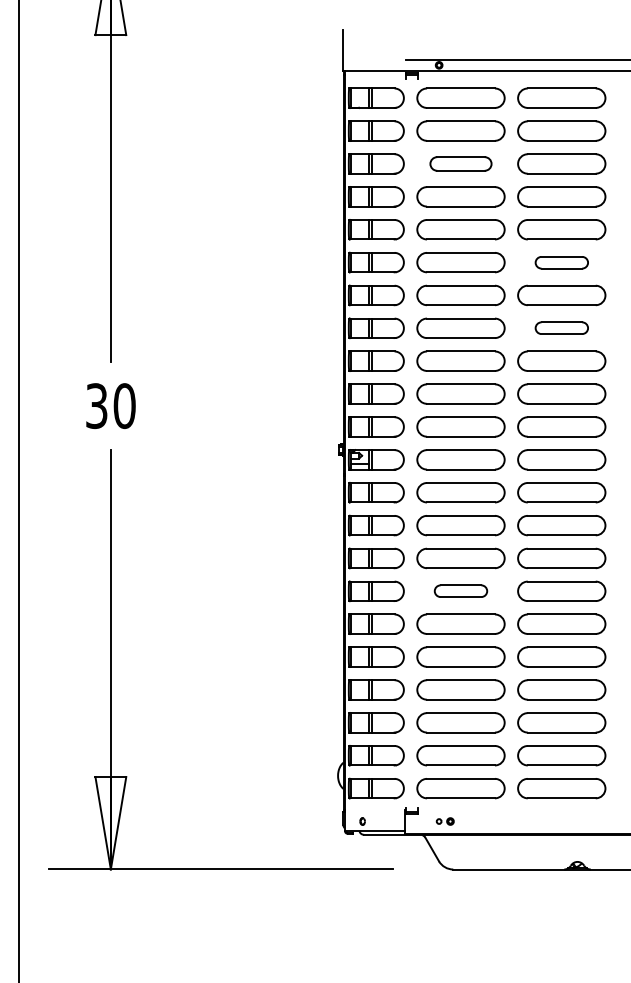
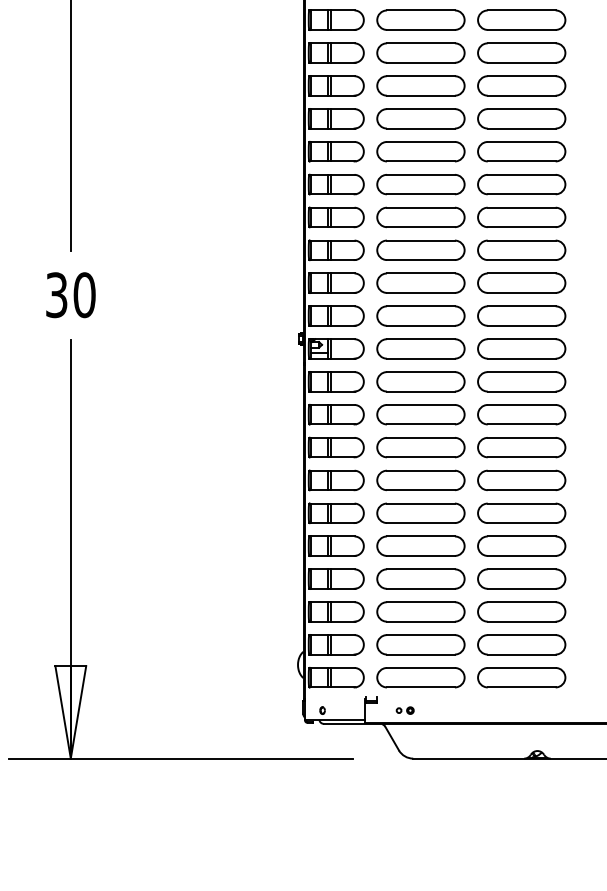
part: (460, 163) -> (420, 52), size x1.43
part: (561, 262) -> (521, 151), size x1.67
part: (561, 327) -> (521, 216), size x1.67
part: (460, 590) -> (420, 479), size x1.67

